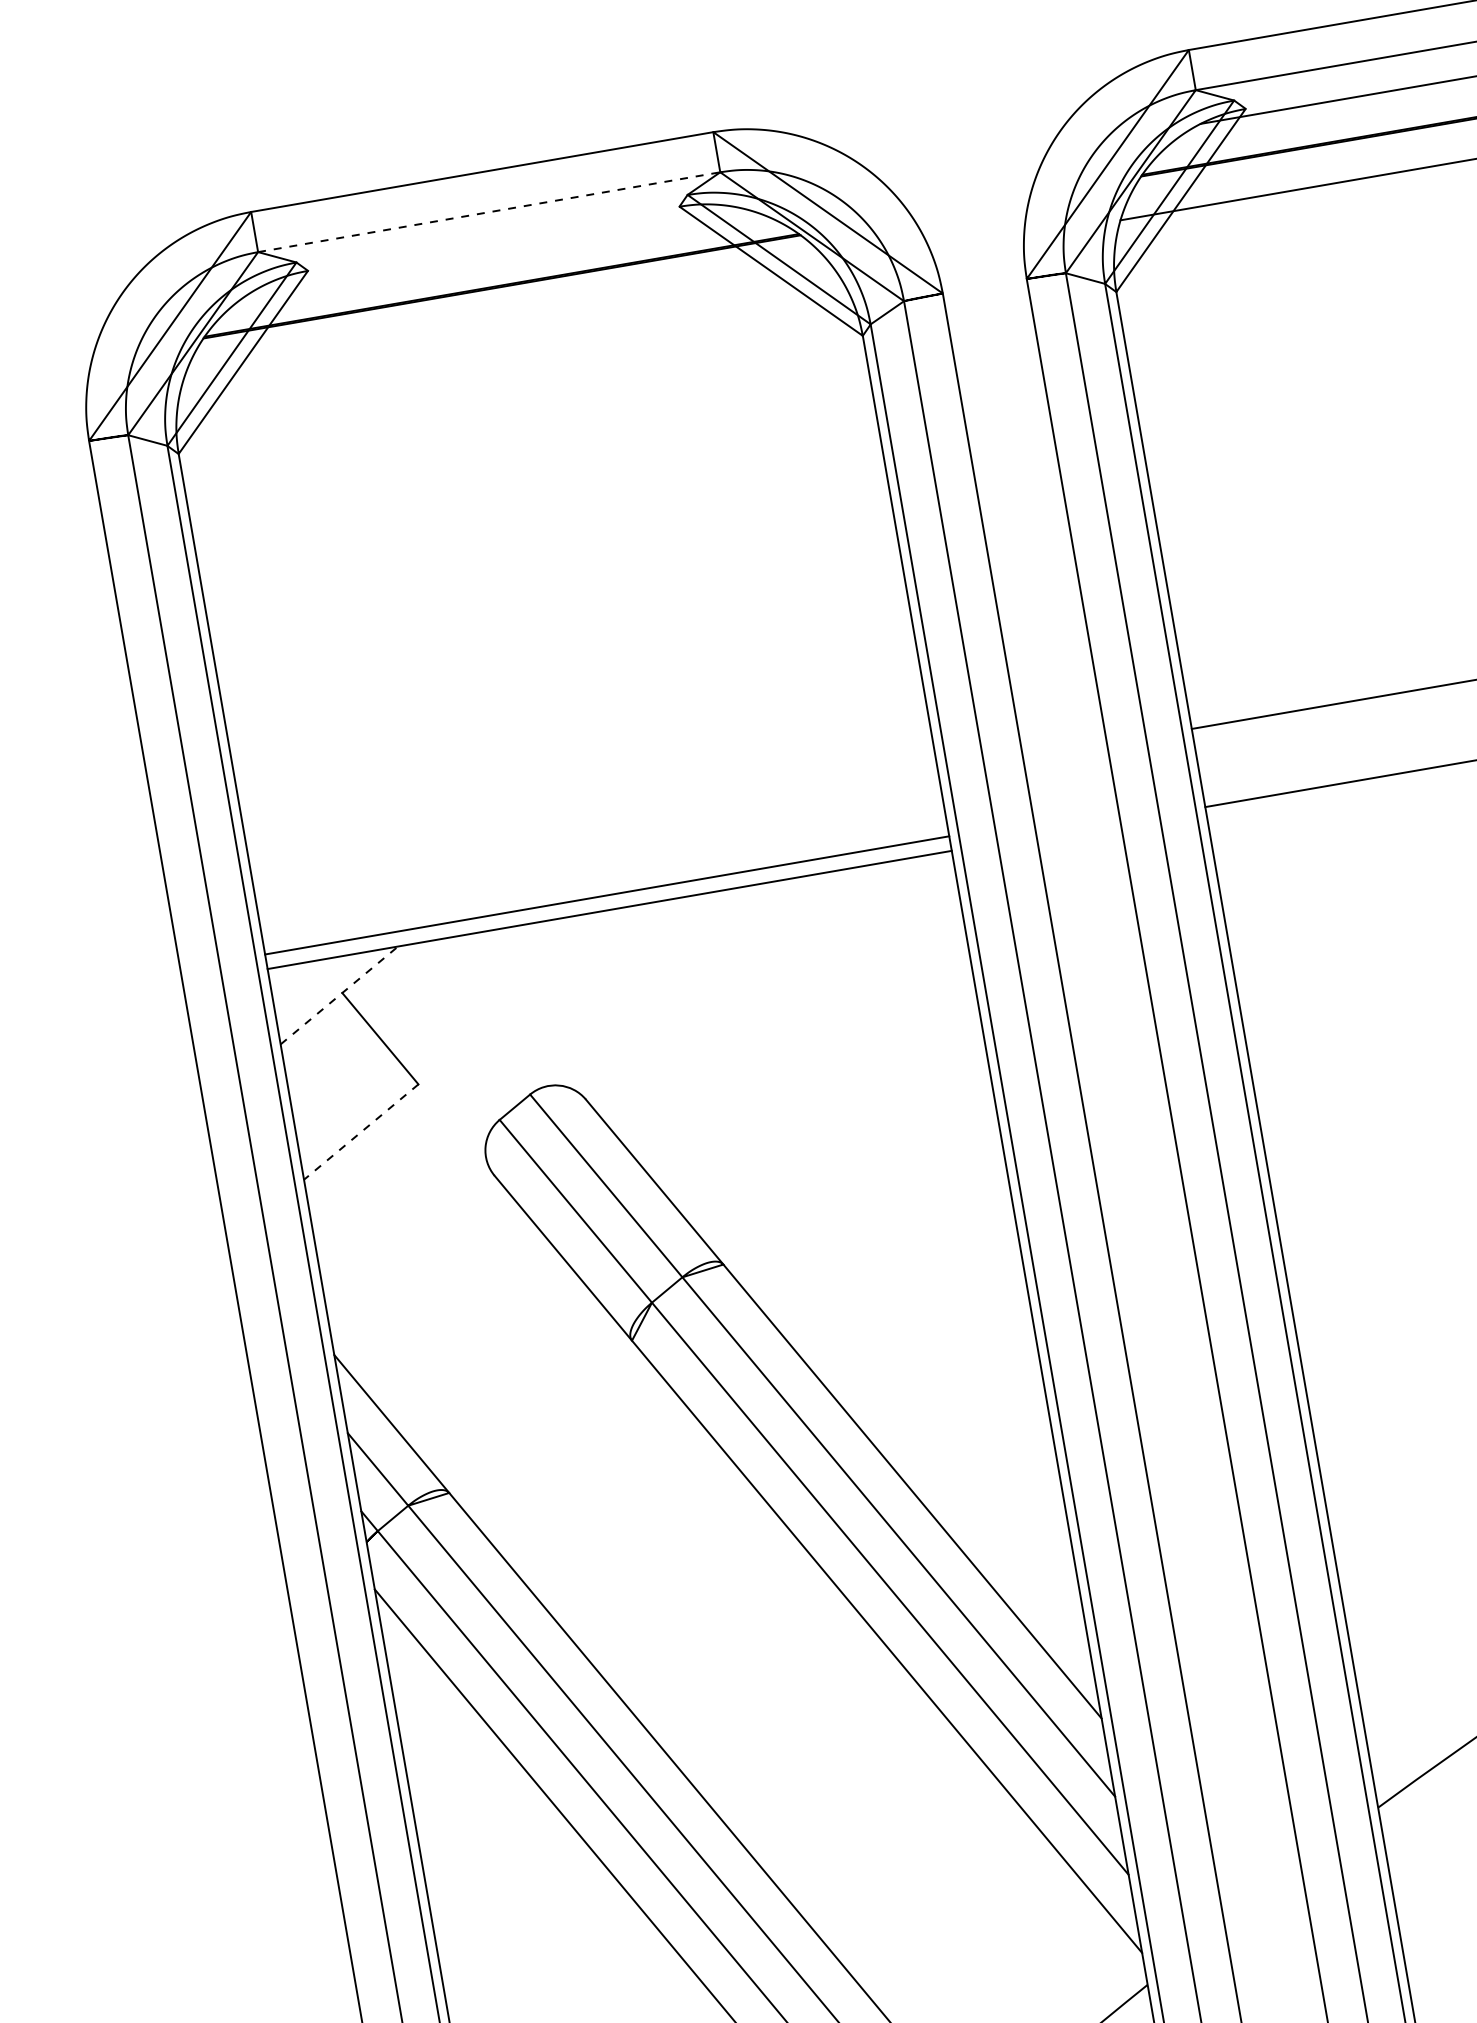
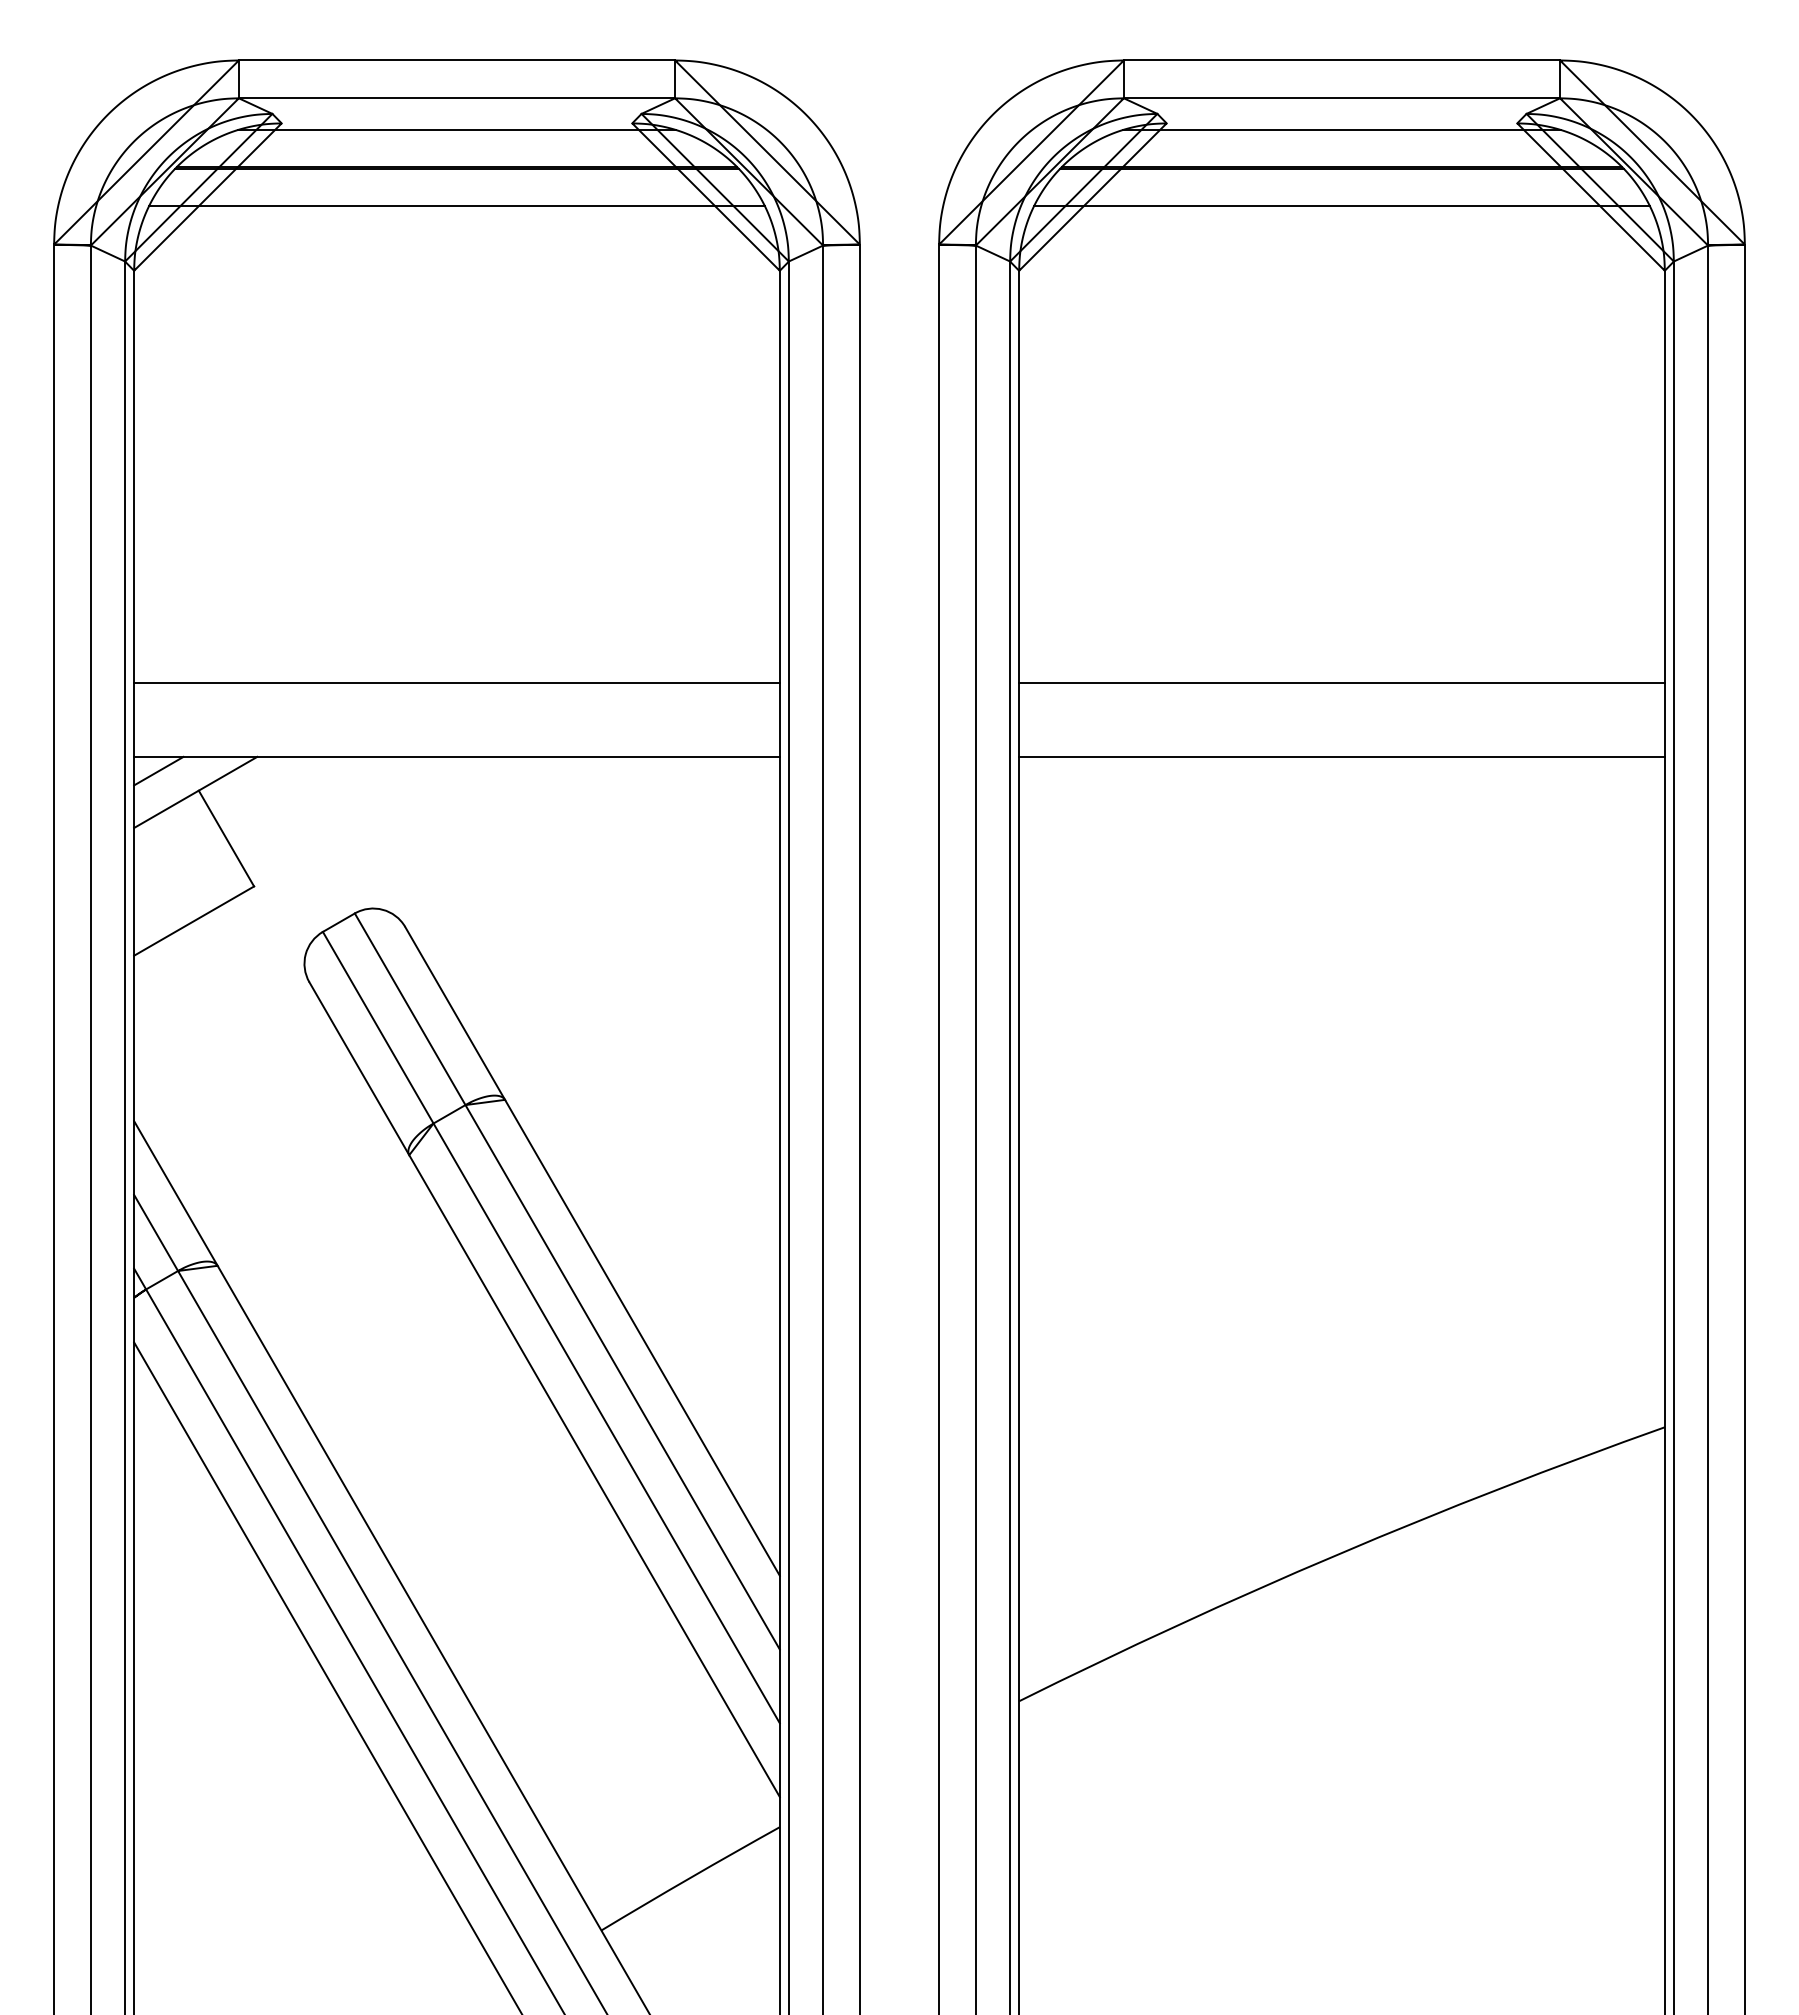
line: (489, 212) -> (457, 98), dashed -> solid
line: (494, 246) -> (456, 130), added
line: (508, 325) -> (456, 205), added
line: (606, 895) -> (456, 683), moved
line: (295, 979) -> (158, 770), added
line: (340, 995) -> (196, 792), dashed -> solid
line: (360, 1132) -> (193, 921), dashed -> solid

